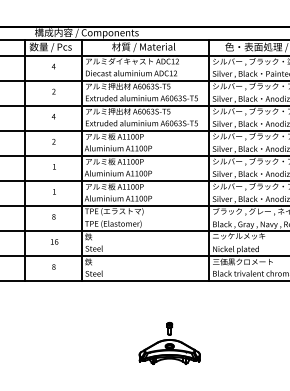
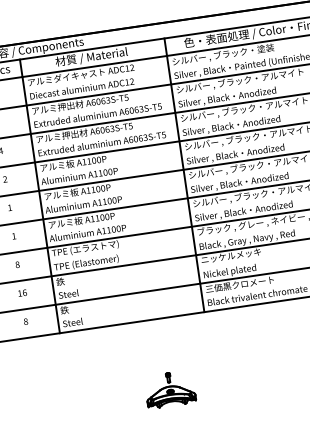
part: (169, 343) -> (169, 389), size x0.7

